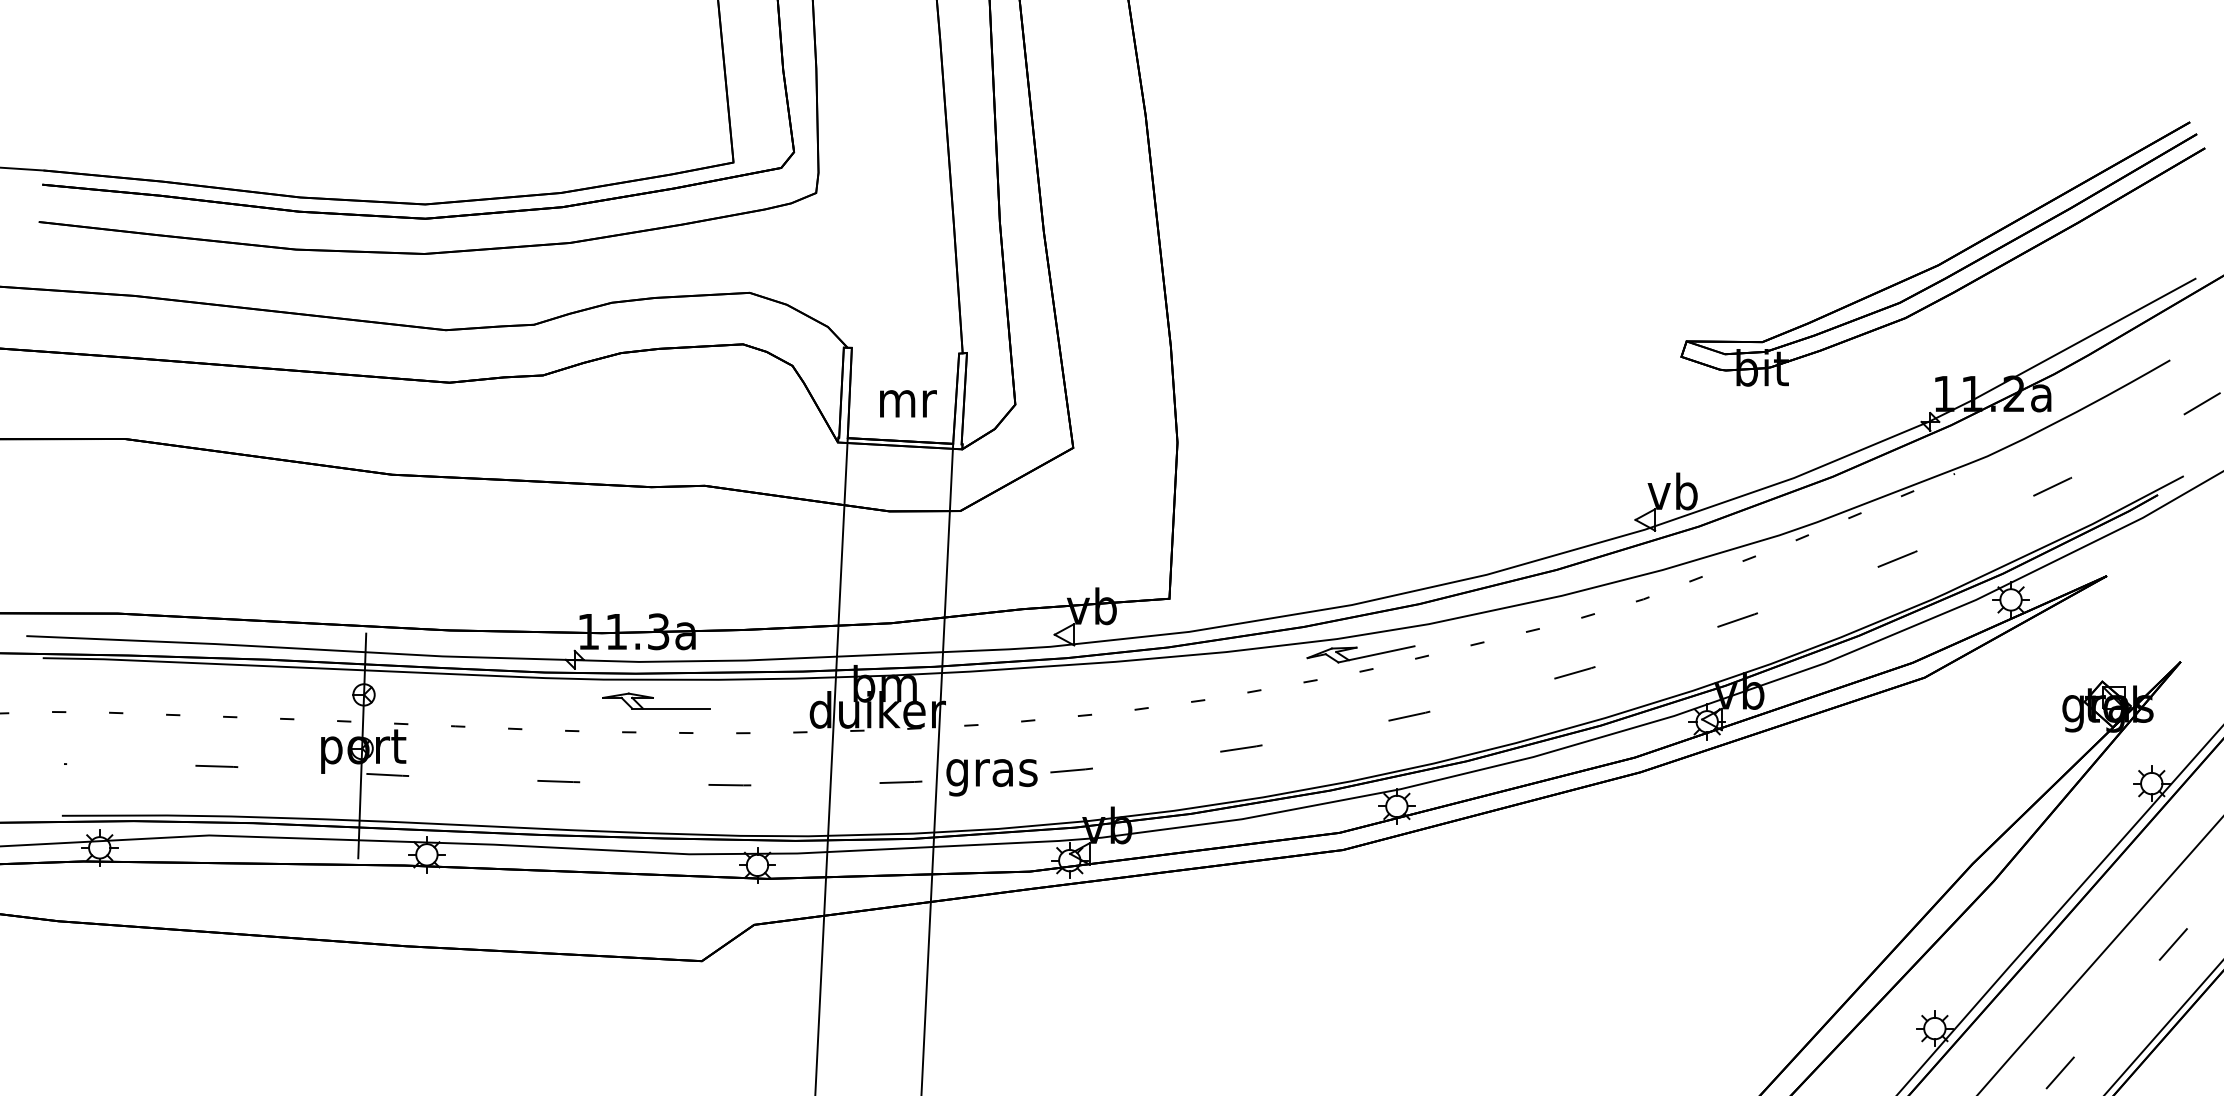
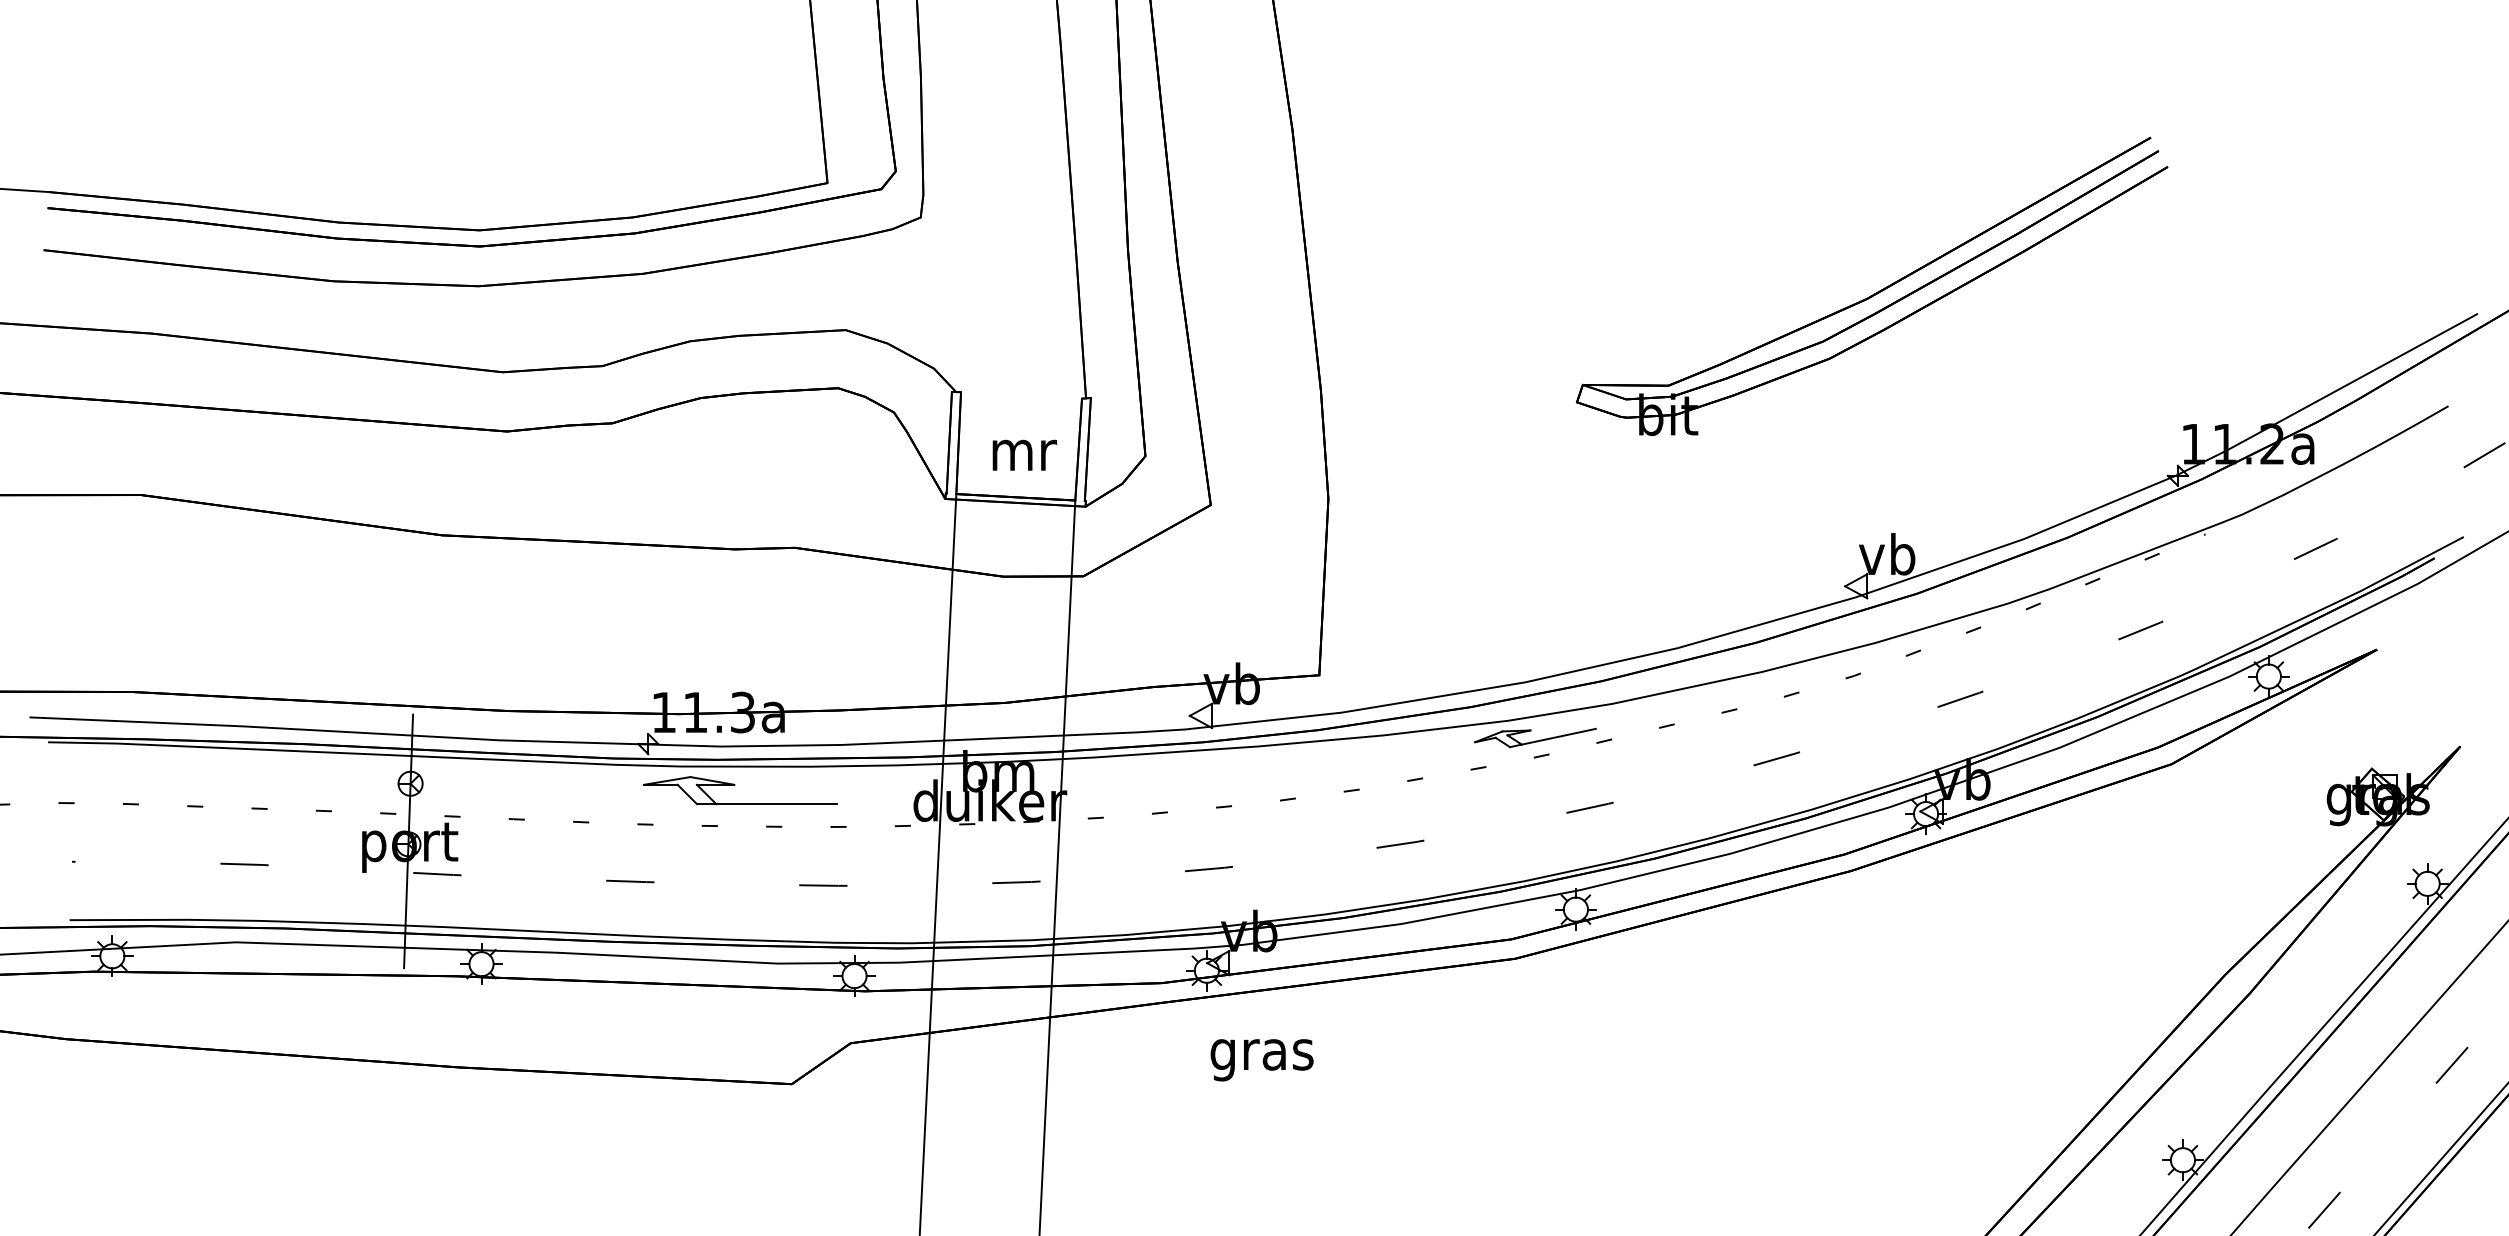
part: (1946, 259) -> (1875, 292), moved
part: (656, 700) -> (740, 790), size x1.6
text: (991, 777) -> (1261, 1060), moved

